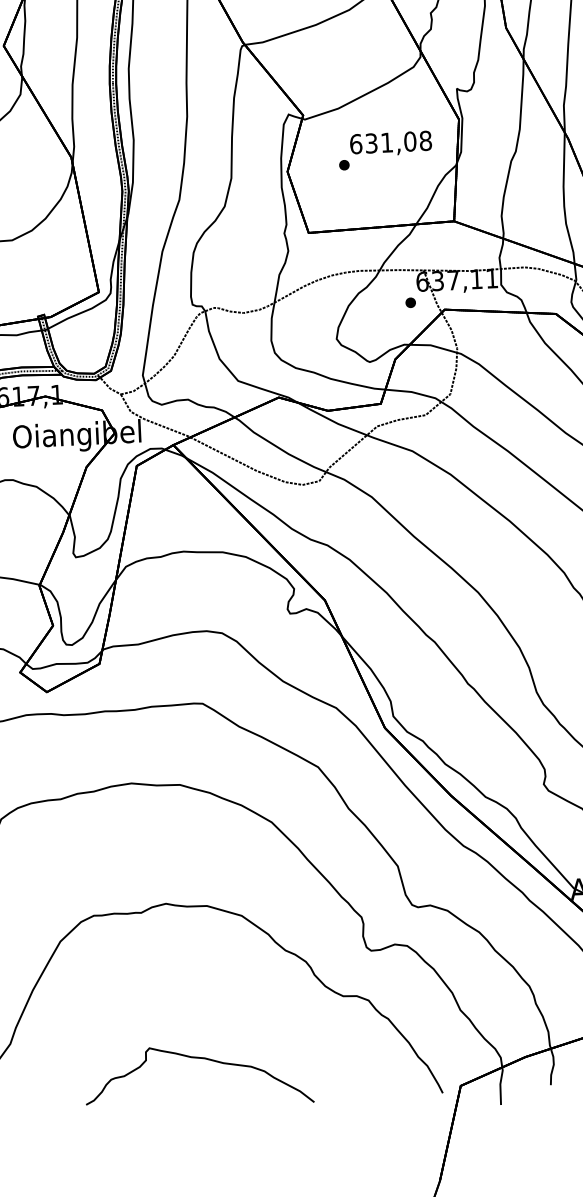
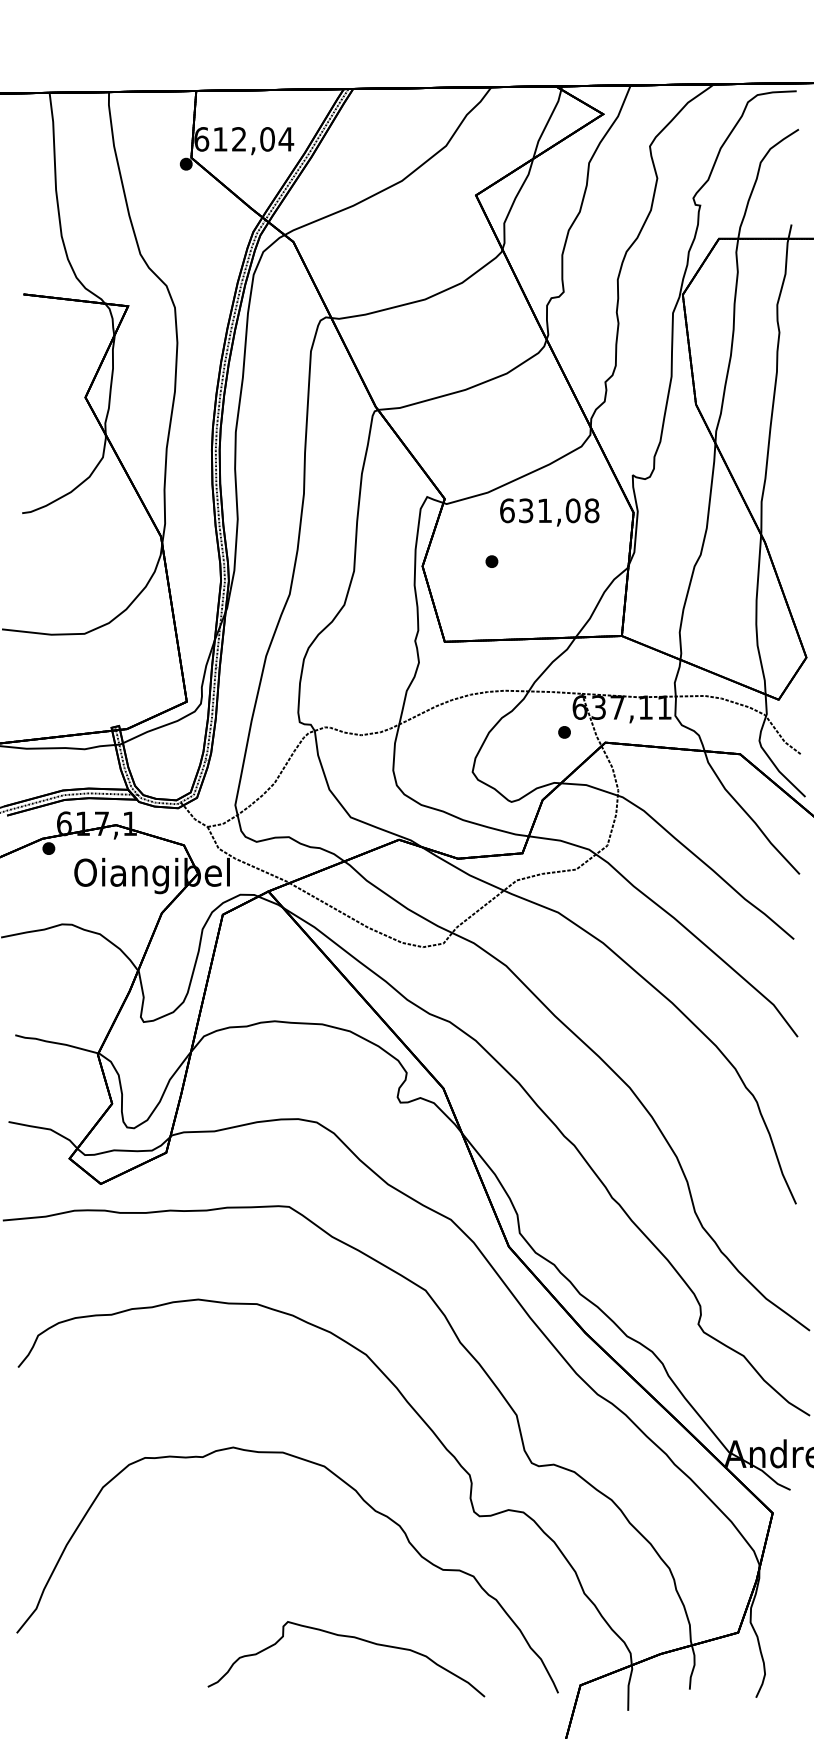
text: (390, 143) -> (549, 512), moved
part: (198, 1058) -> (346, 1637), moved

